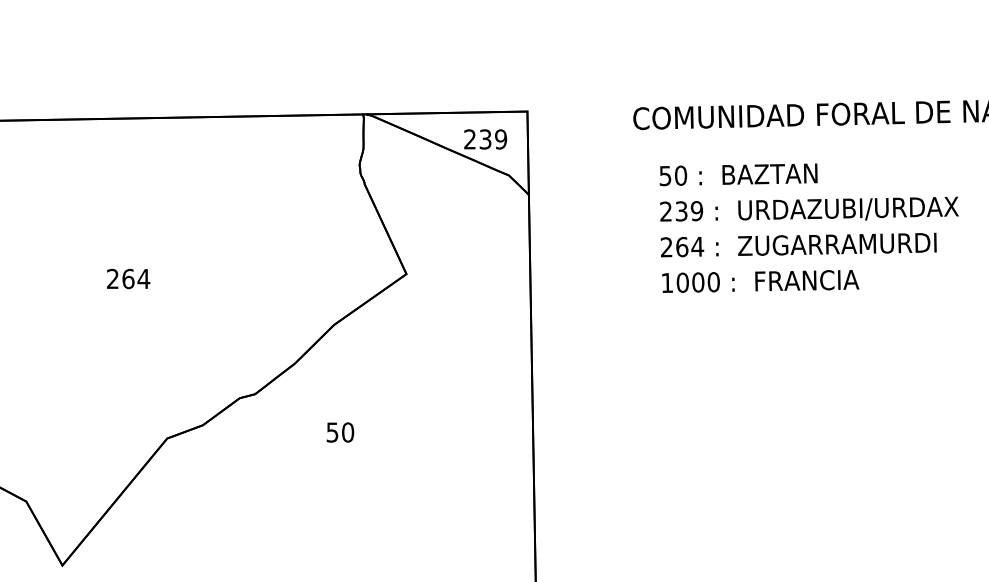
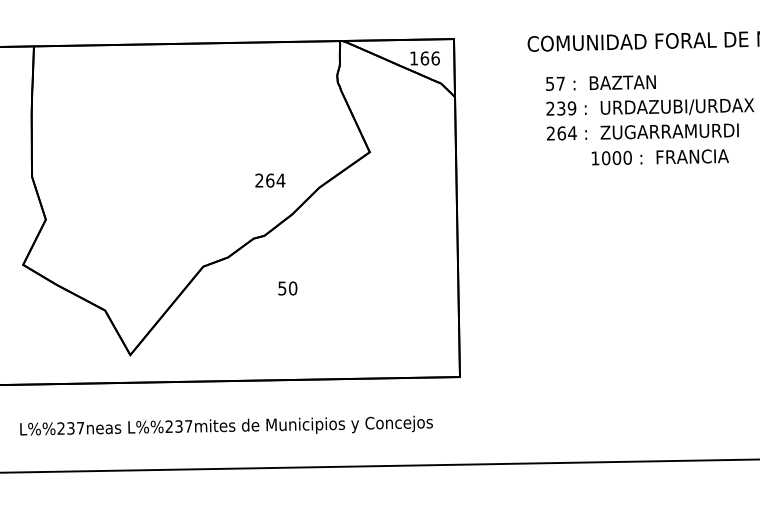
text: (485, 139) -> (424, 58), 239 -> 166
text: (680, 175) -> (560, 83), 50 -> 57
text: (128, 278) -> (270, 180), moved
text: (759, 281) -> (659, 157), moved
text: (339, 432) -> (287, 288), moved

